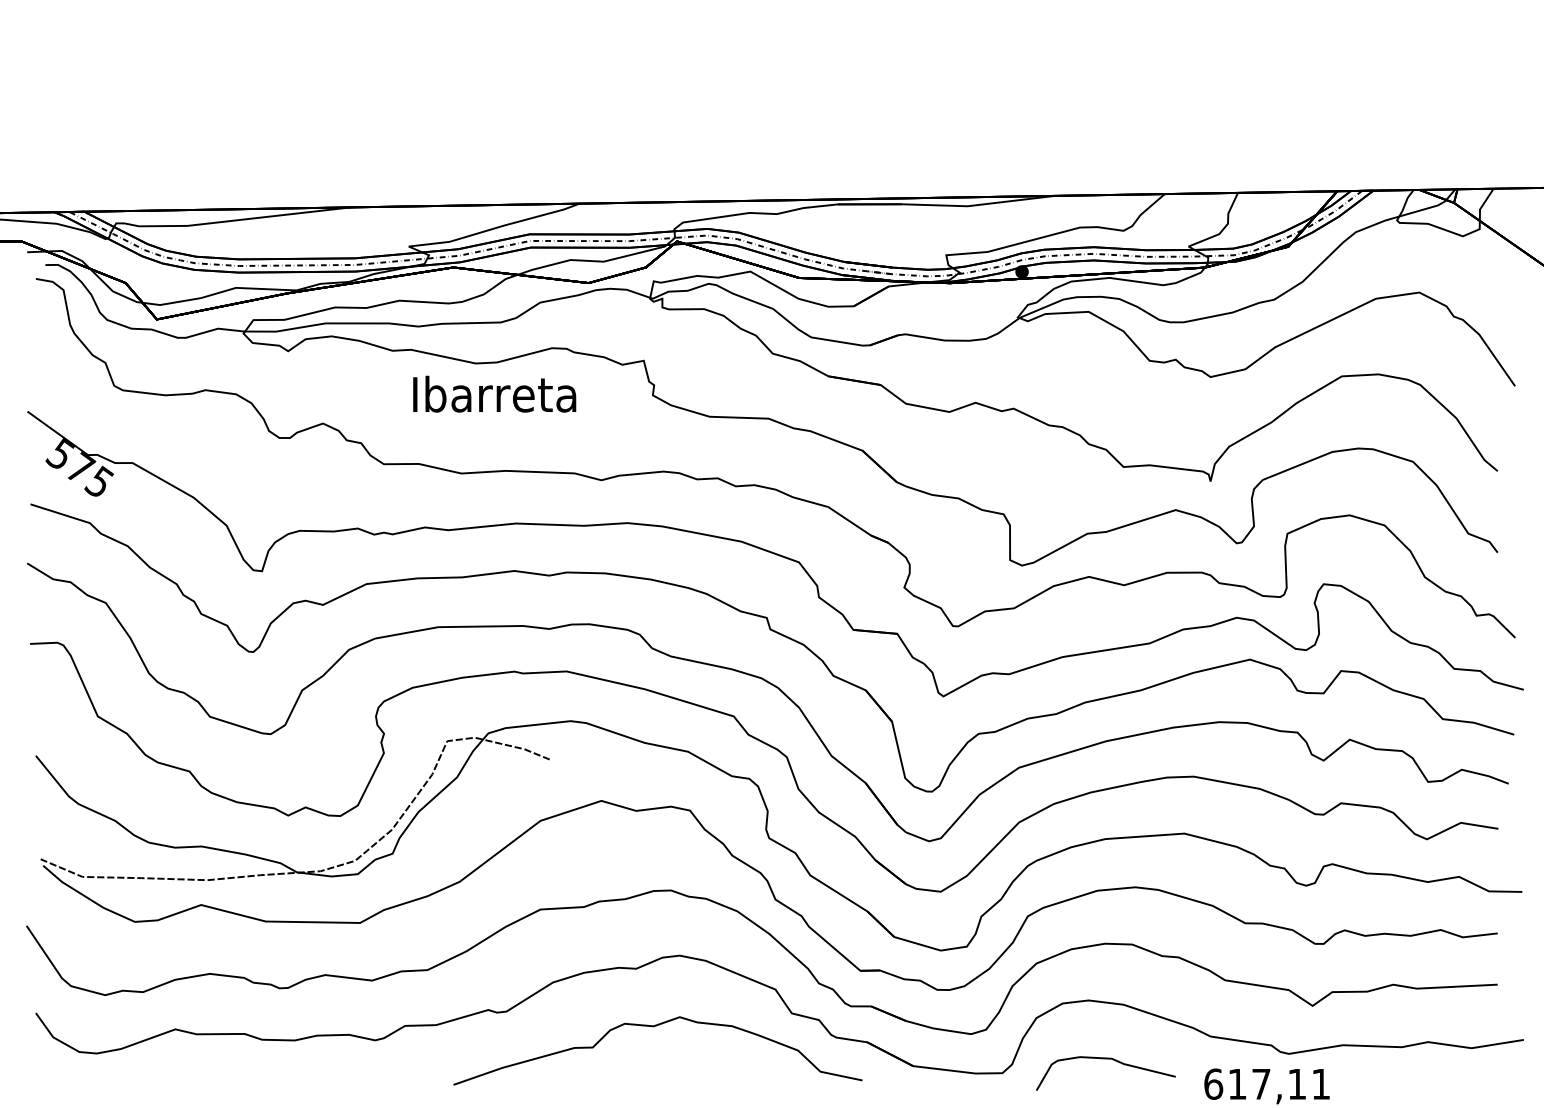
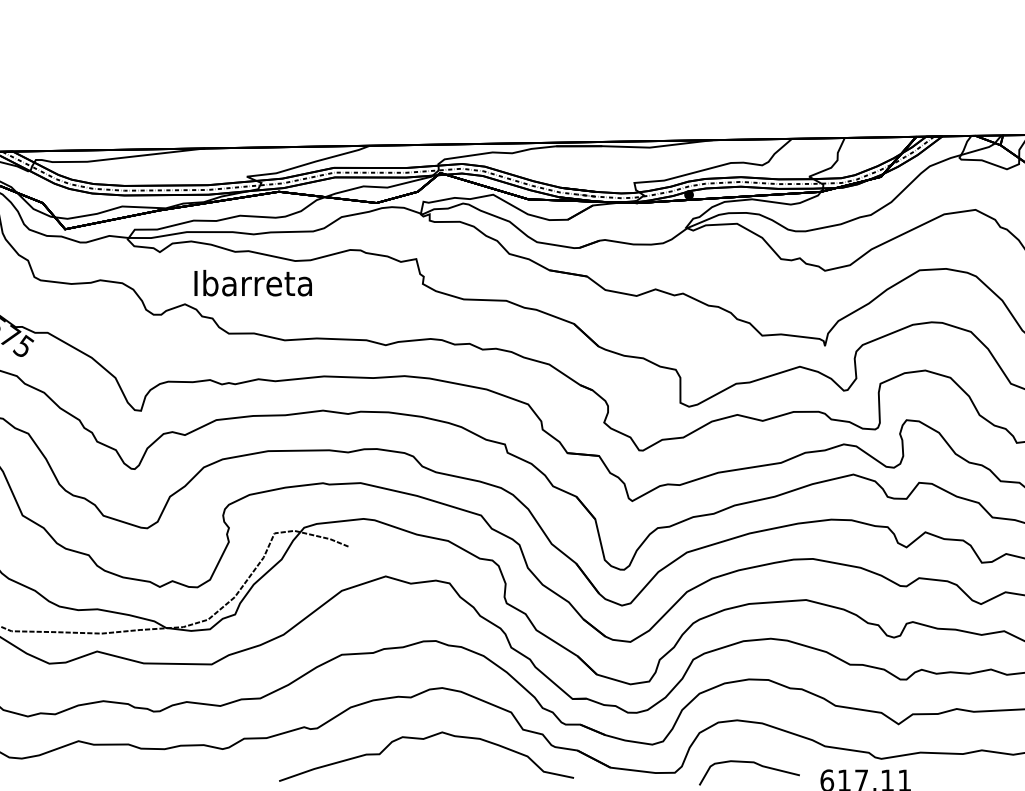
text: (494, 393) -> (253, 282), moved

